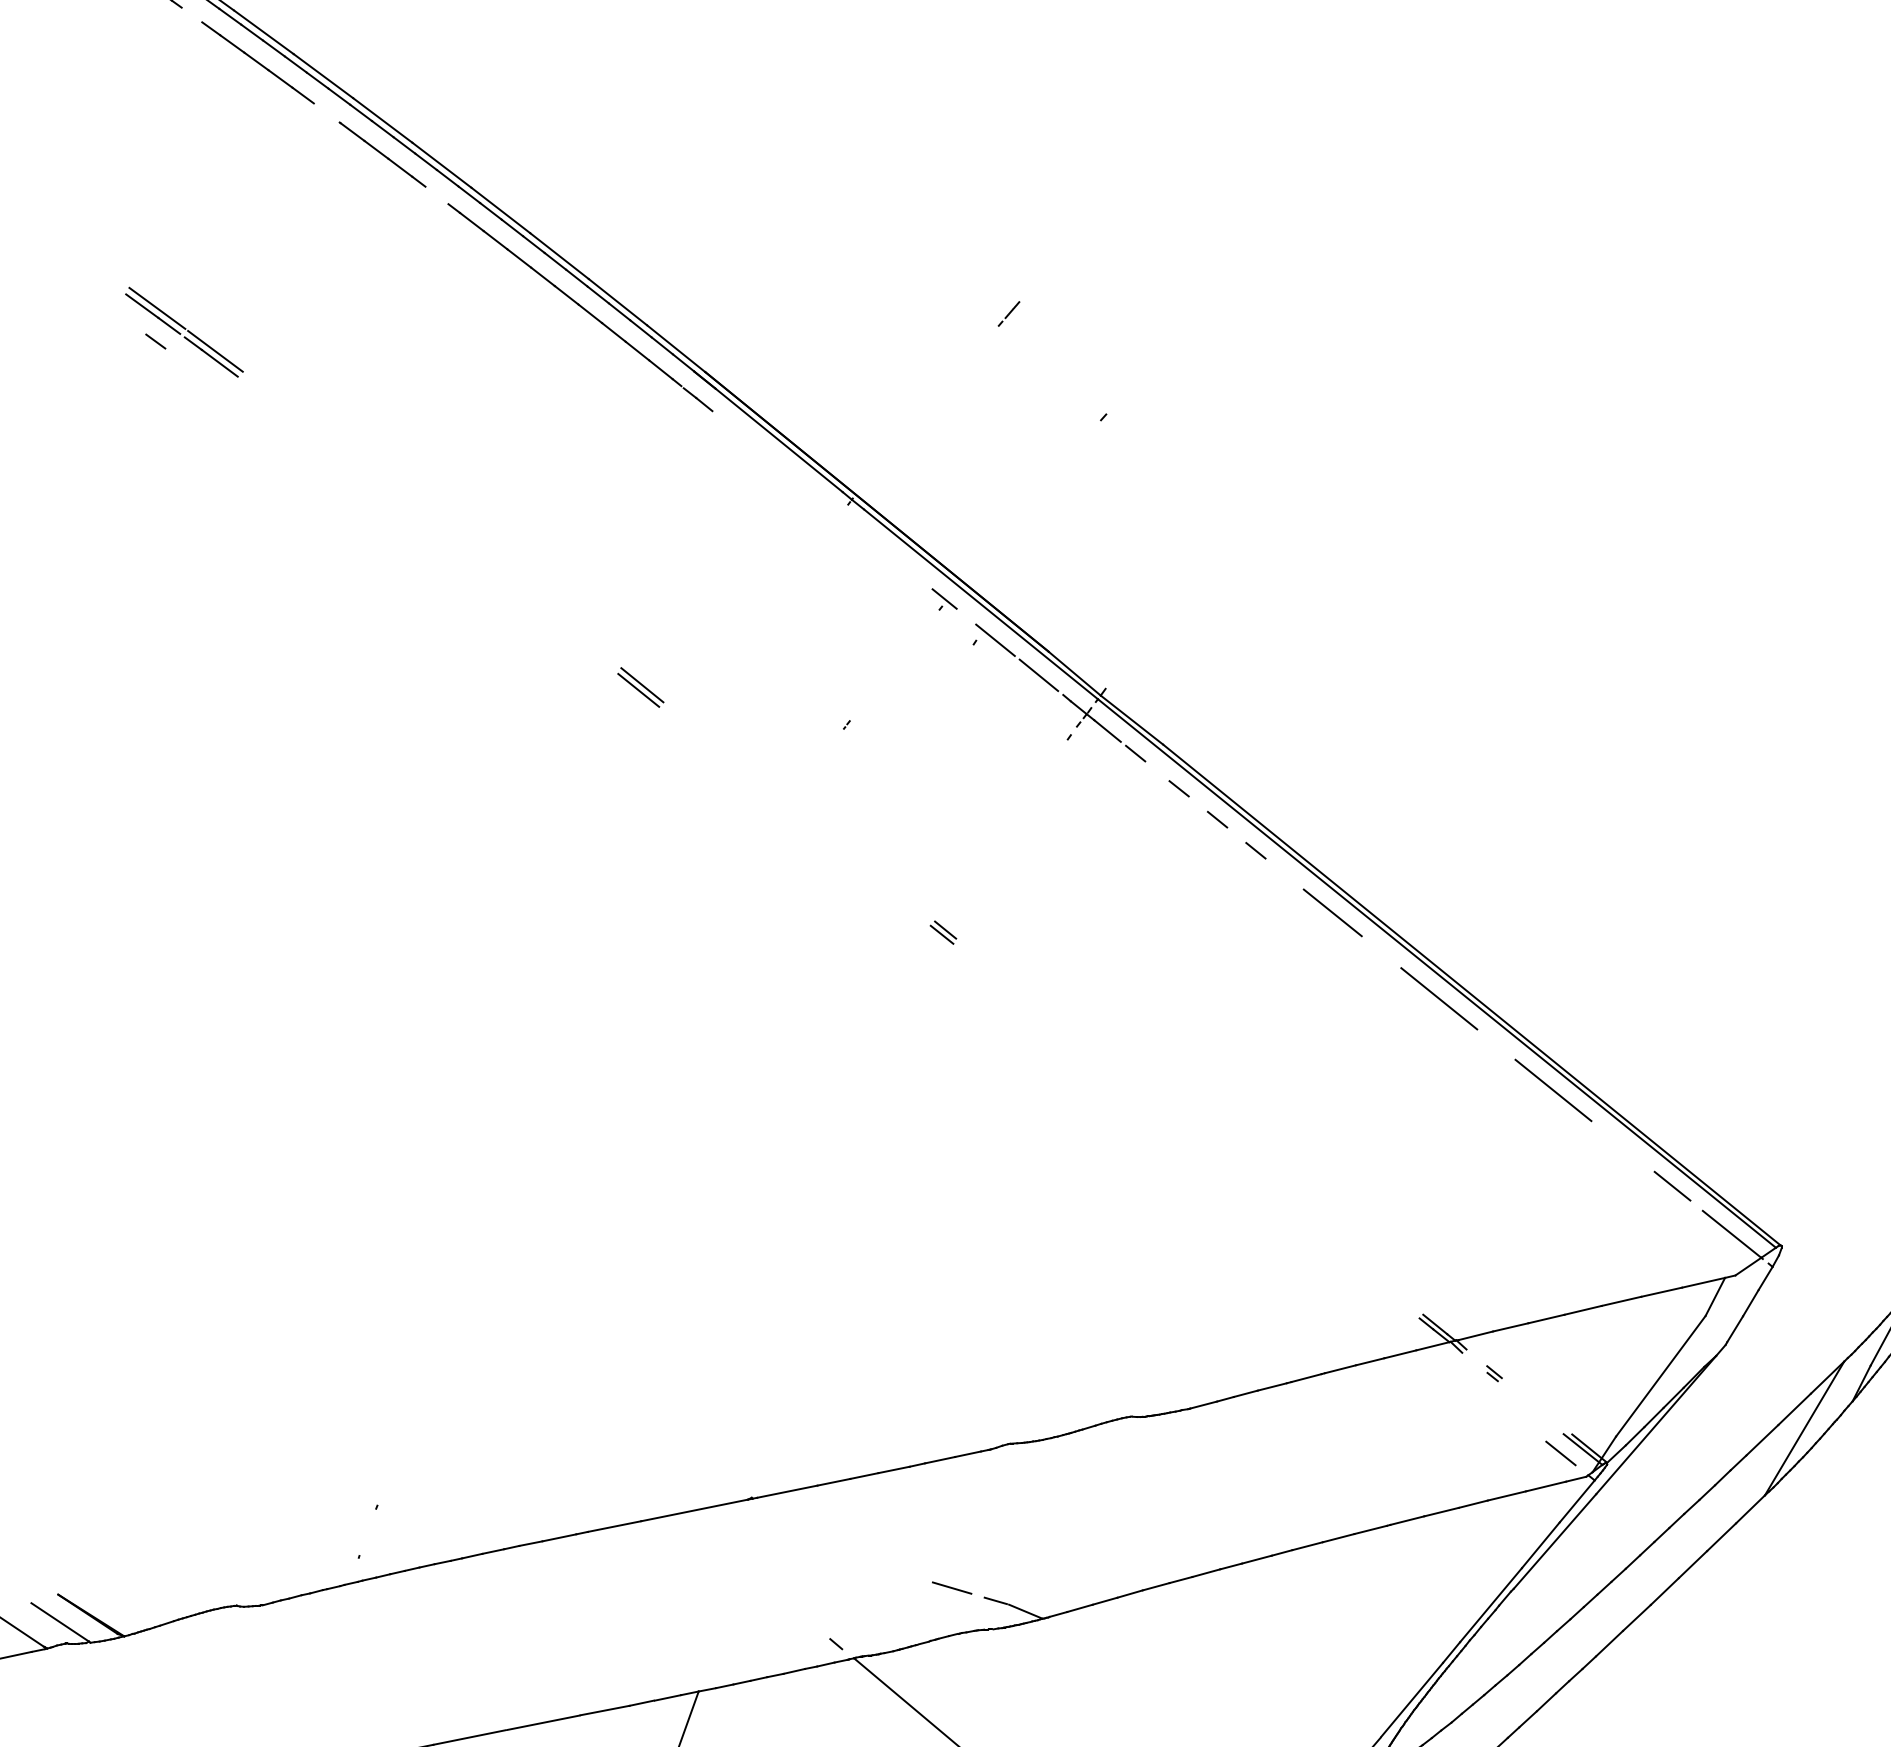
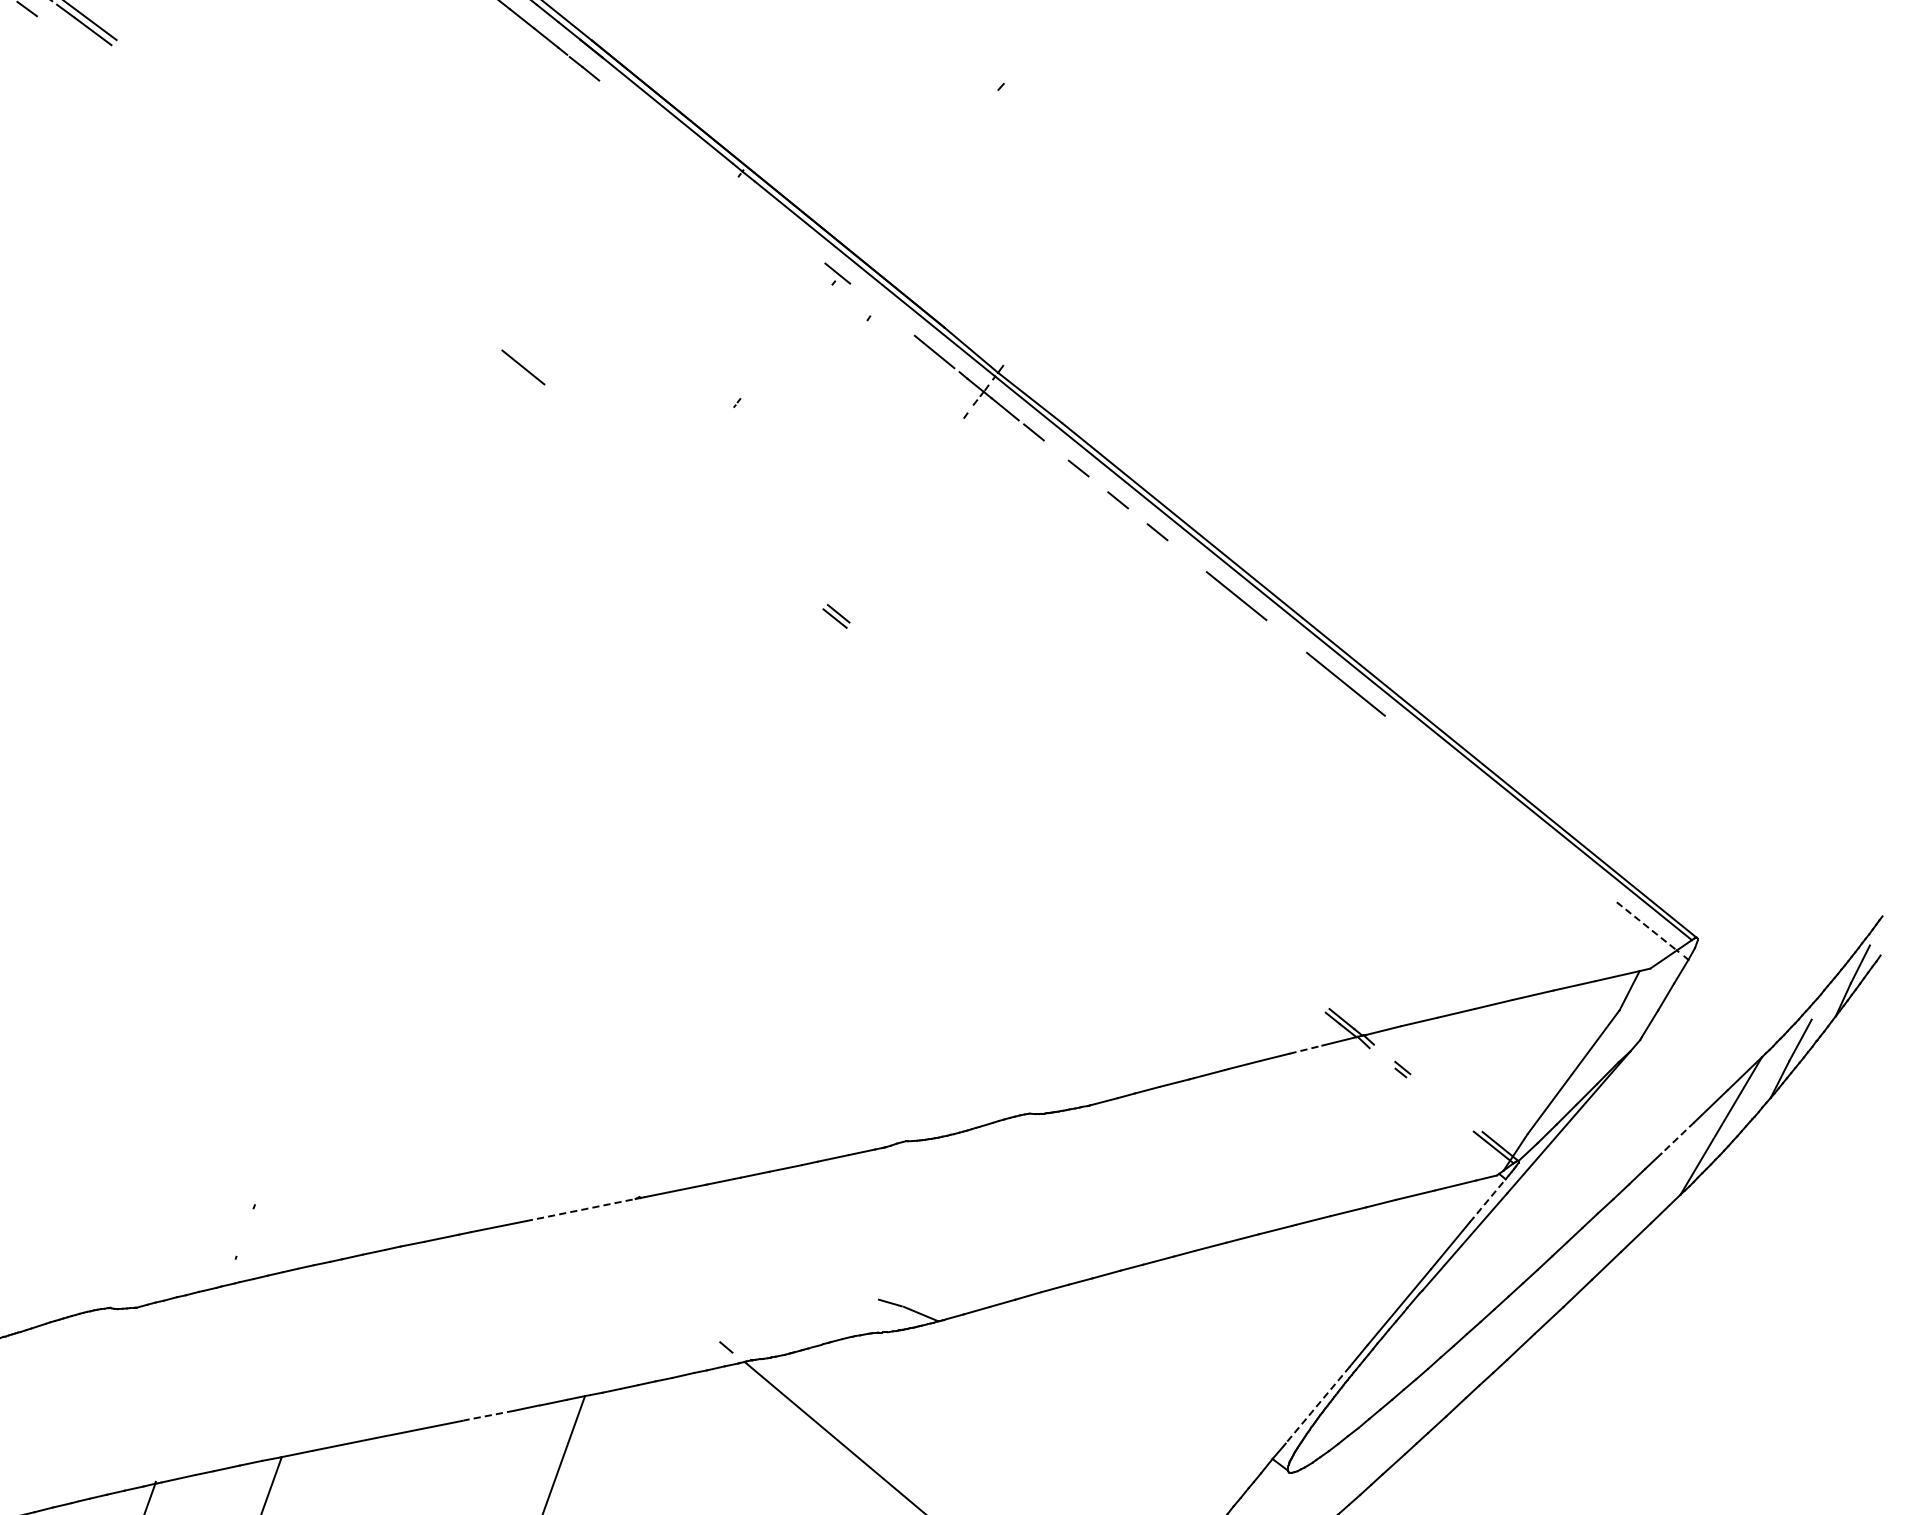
line: (995, 640) -> (889, 316), removed
line: (642, 685) -> (527, 362), removed
line: (1553, 1090) -> (1463, 778), removed
line: (1672, 1185) -> (1585, 876), removed
line: (1732, 1234) -> (1647, 926), solid -> dashed
line: (1400, 1354) -> (1306, 1049), solid -> dashed
line: (1762, 1440) -> (1678, 1138), solid -> dashed
line: (1560, 1453) -> (1470, 1151), removed
line: (1577, 1501) -> (1488, 1200), solid -> dashed
line: (694, 1510) -> (580, 1210), solid -> dashed
line: (952, 1587) -> (845, 1289), removed
line: (1411, 1700) -> (1317, 1405), solid -> dashed
line: (605, 1710) -> (489, 1415), solid -> dashed

